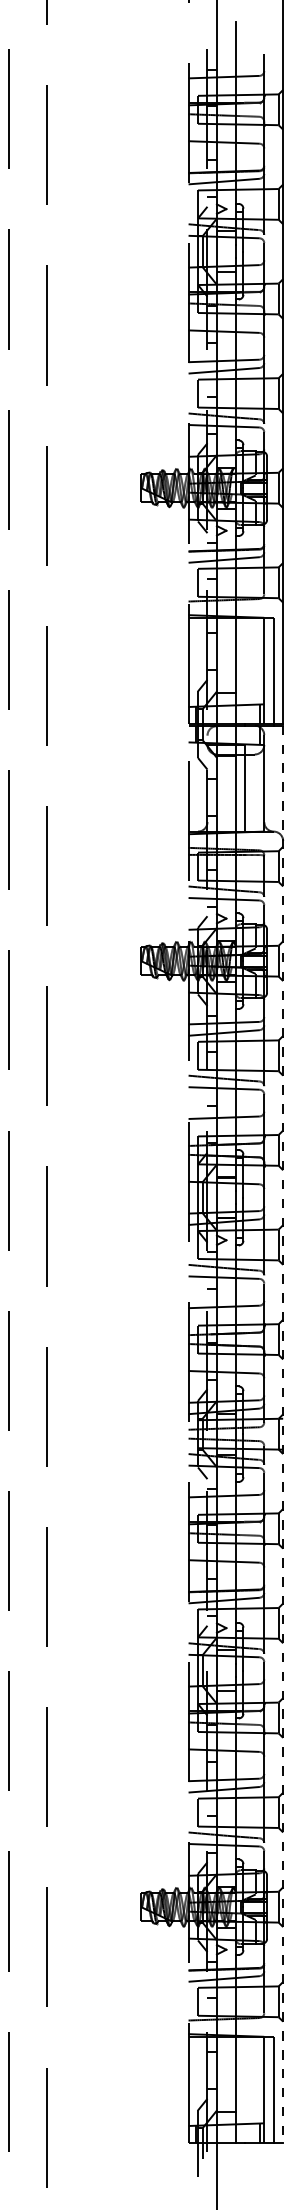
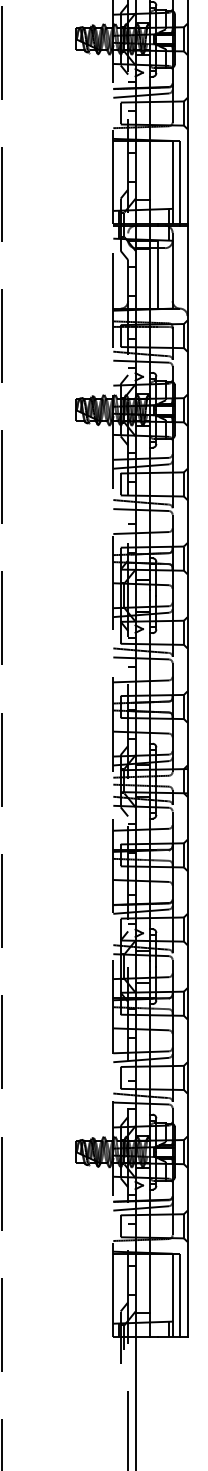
line: (283, 1434) -> (187, 781), dashed -> solid

